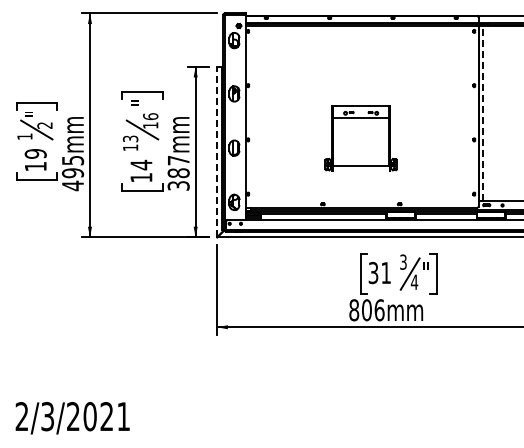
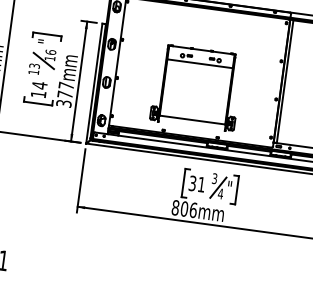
line: (483, 112) -> (285, 81), dashed -> solid
part: (360, 138) -> (196, 87), size x1.67
line: (217, 151) -> (94, 83), dashed -> solid
text: (178, 173) -> (65, 94), 387mm -> 377mm

